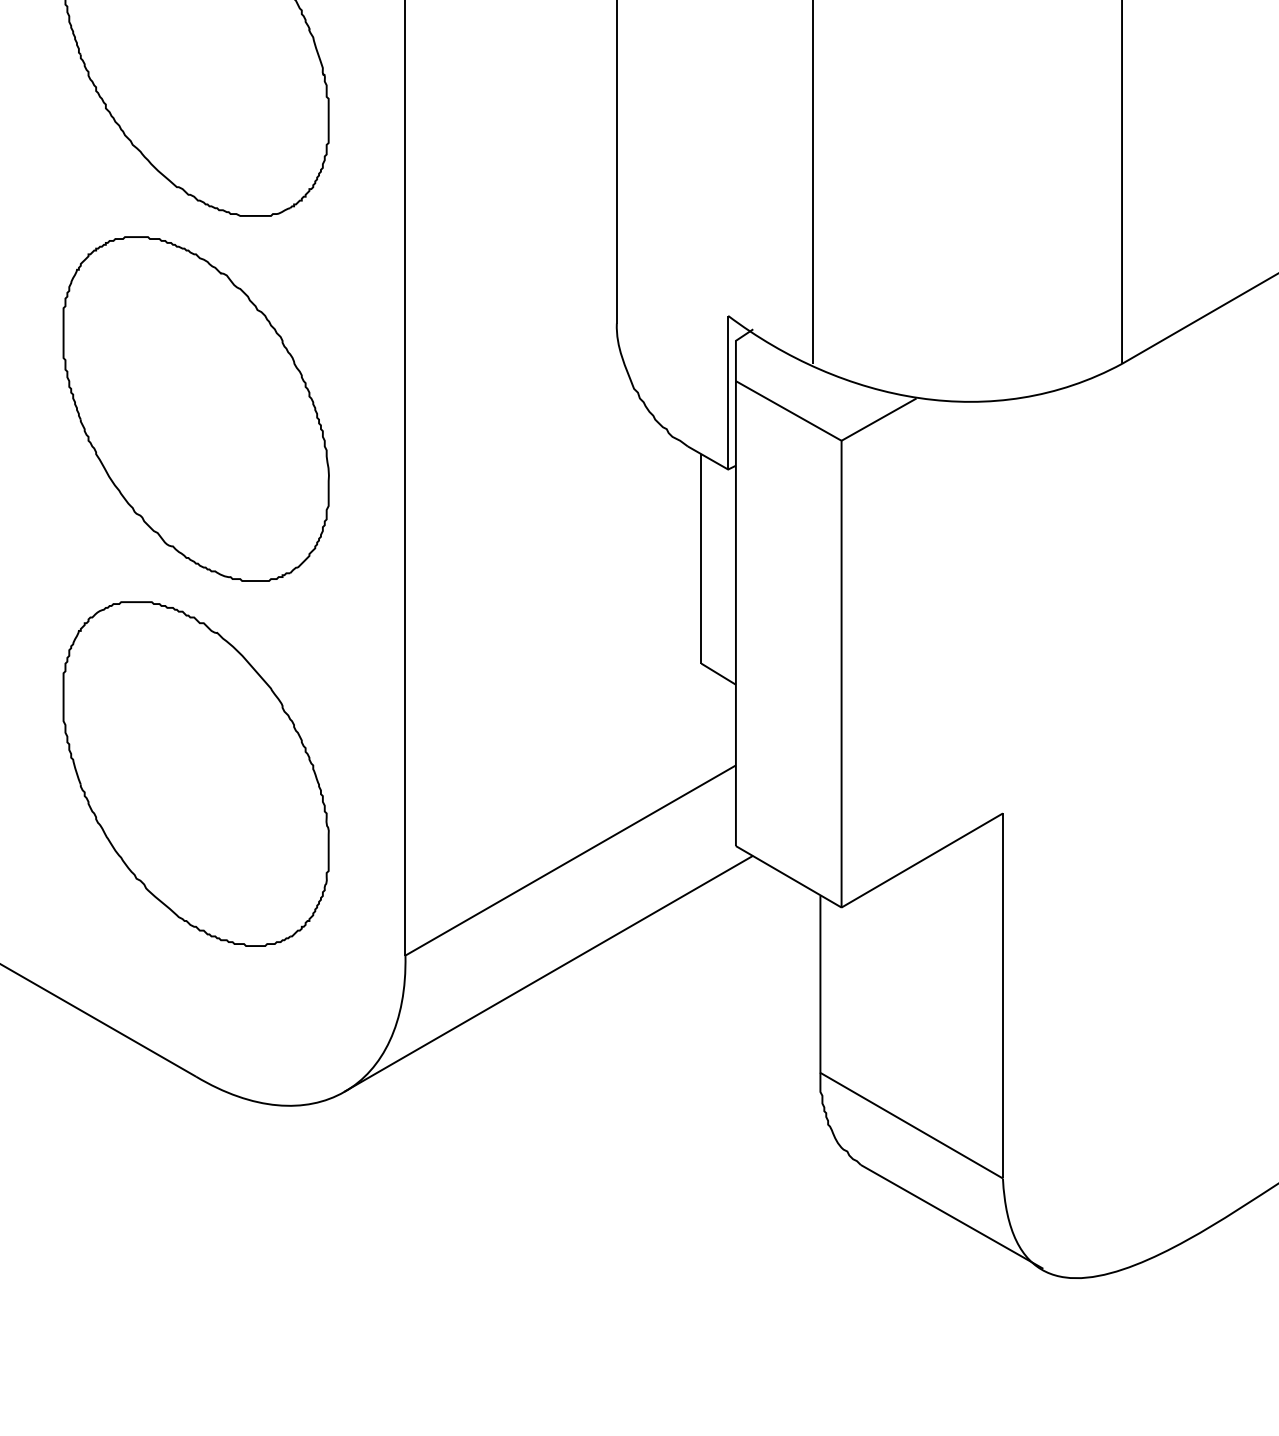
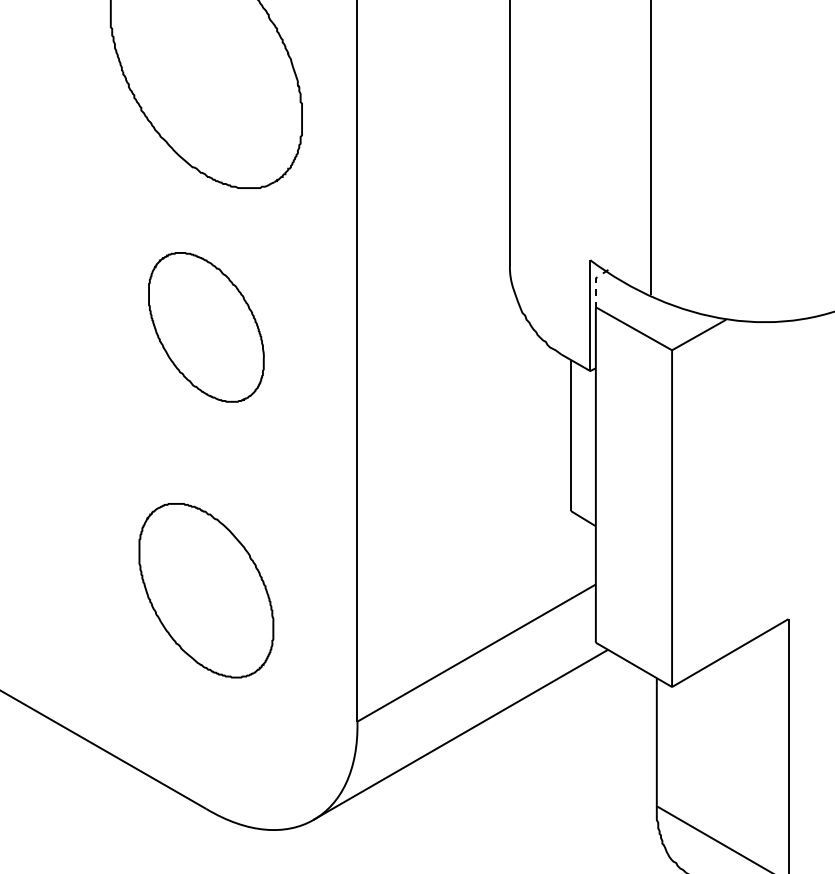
line: (735, 350) -> (595, 285), solid -> dashed
part: (195, 408) -> (205, 327), size x0.6
part: (195, 773) -> (205, 590), size x0.7

